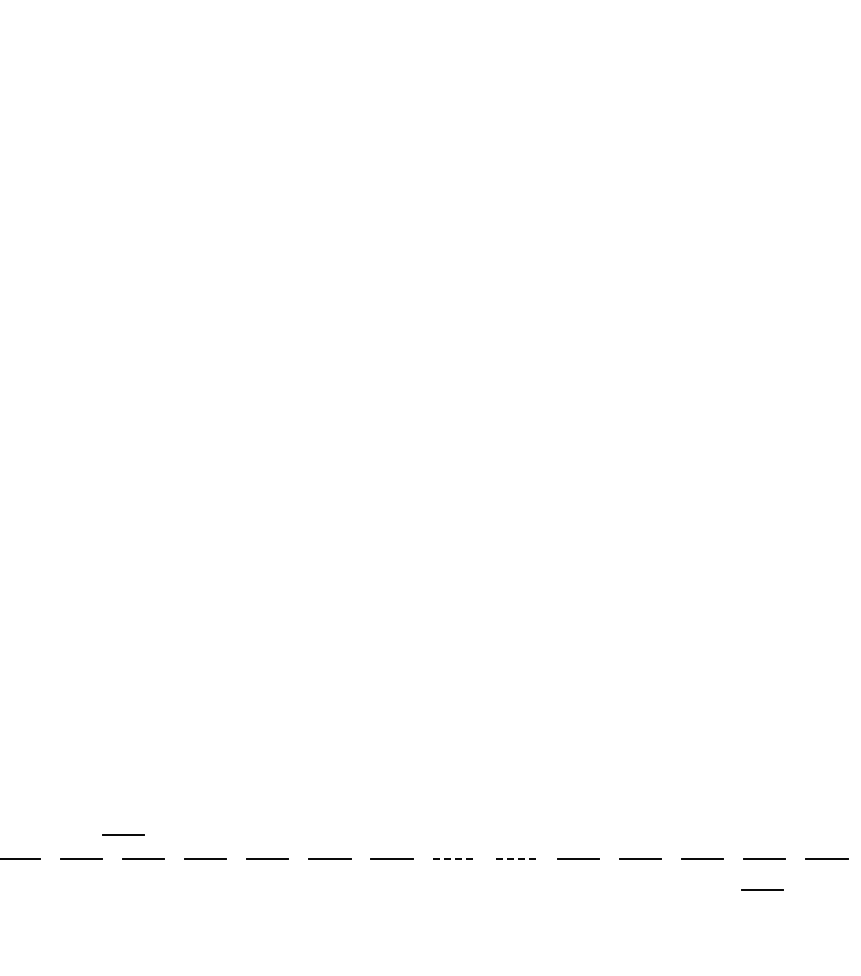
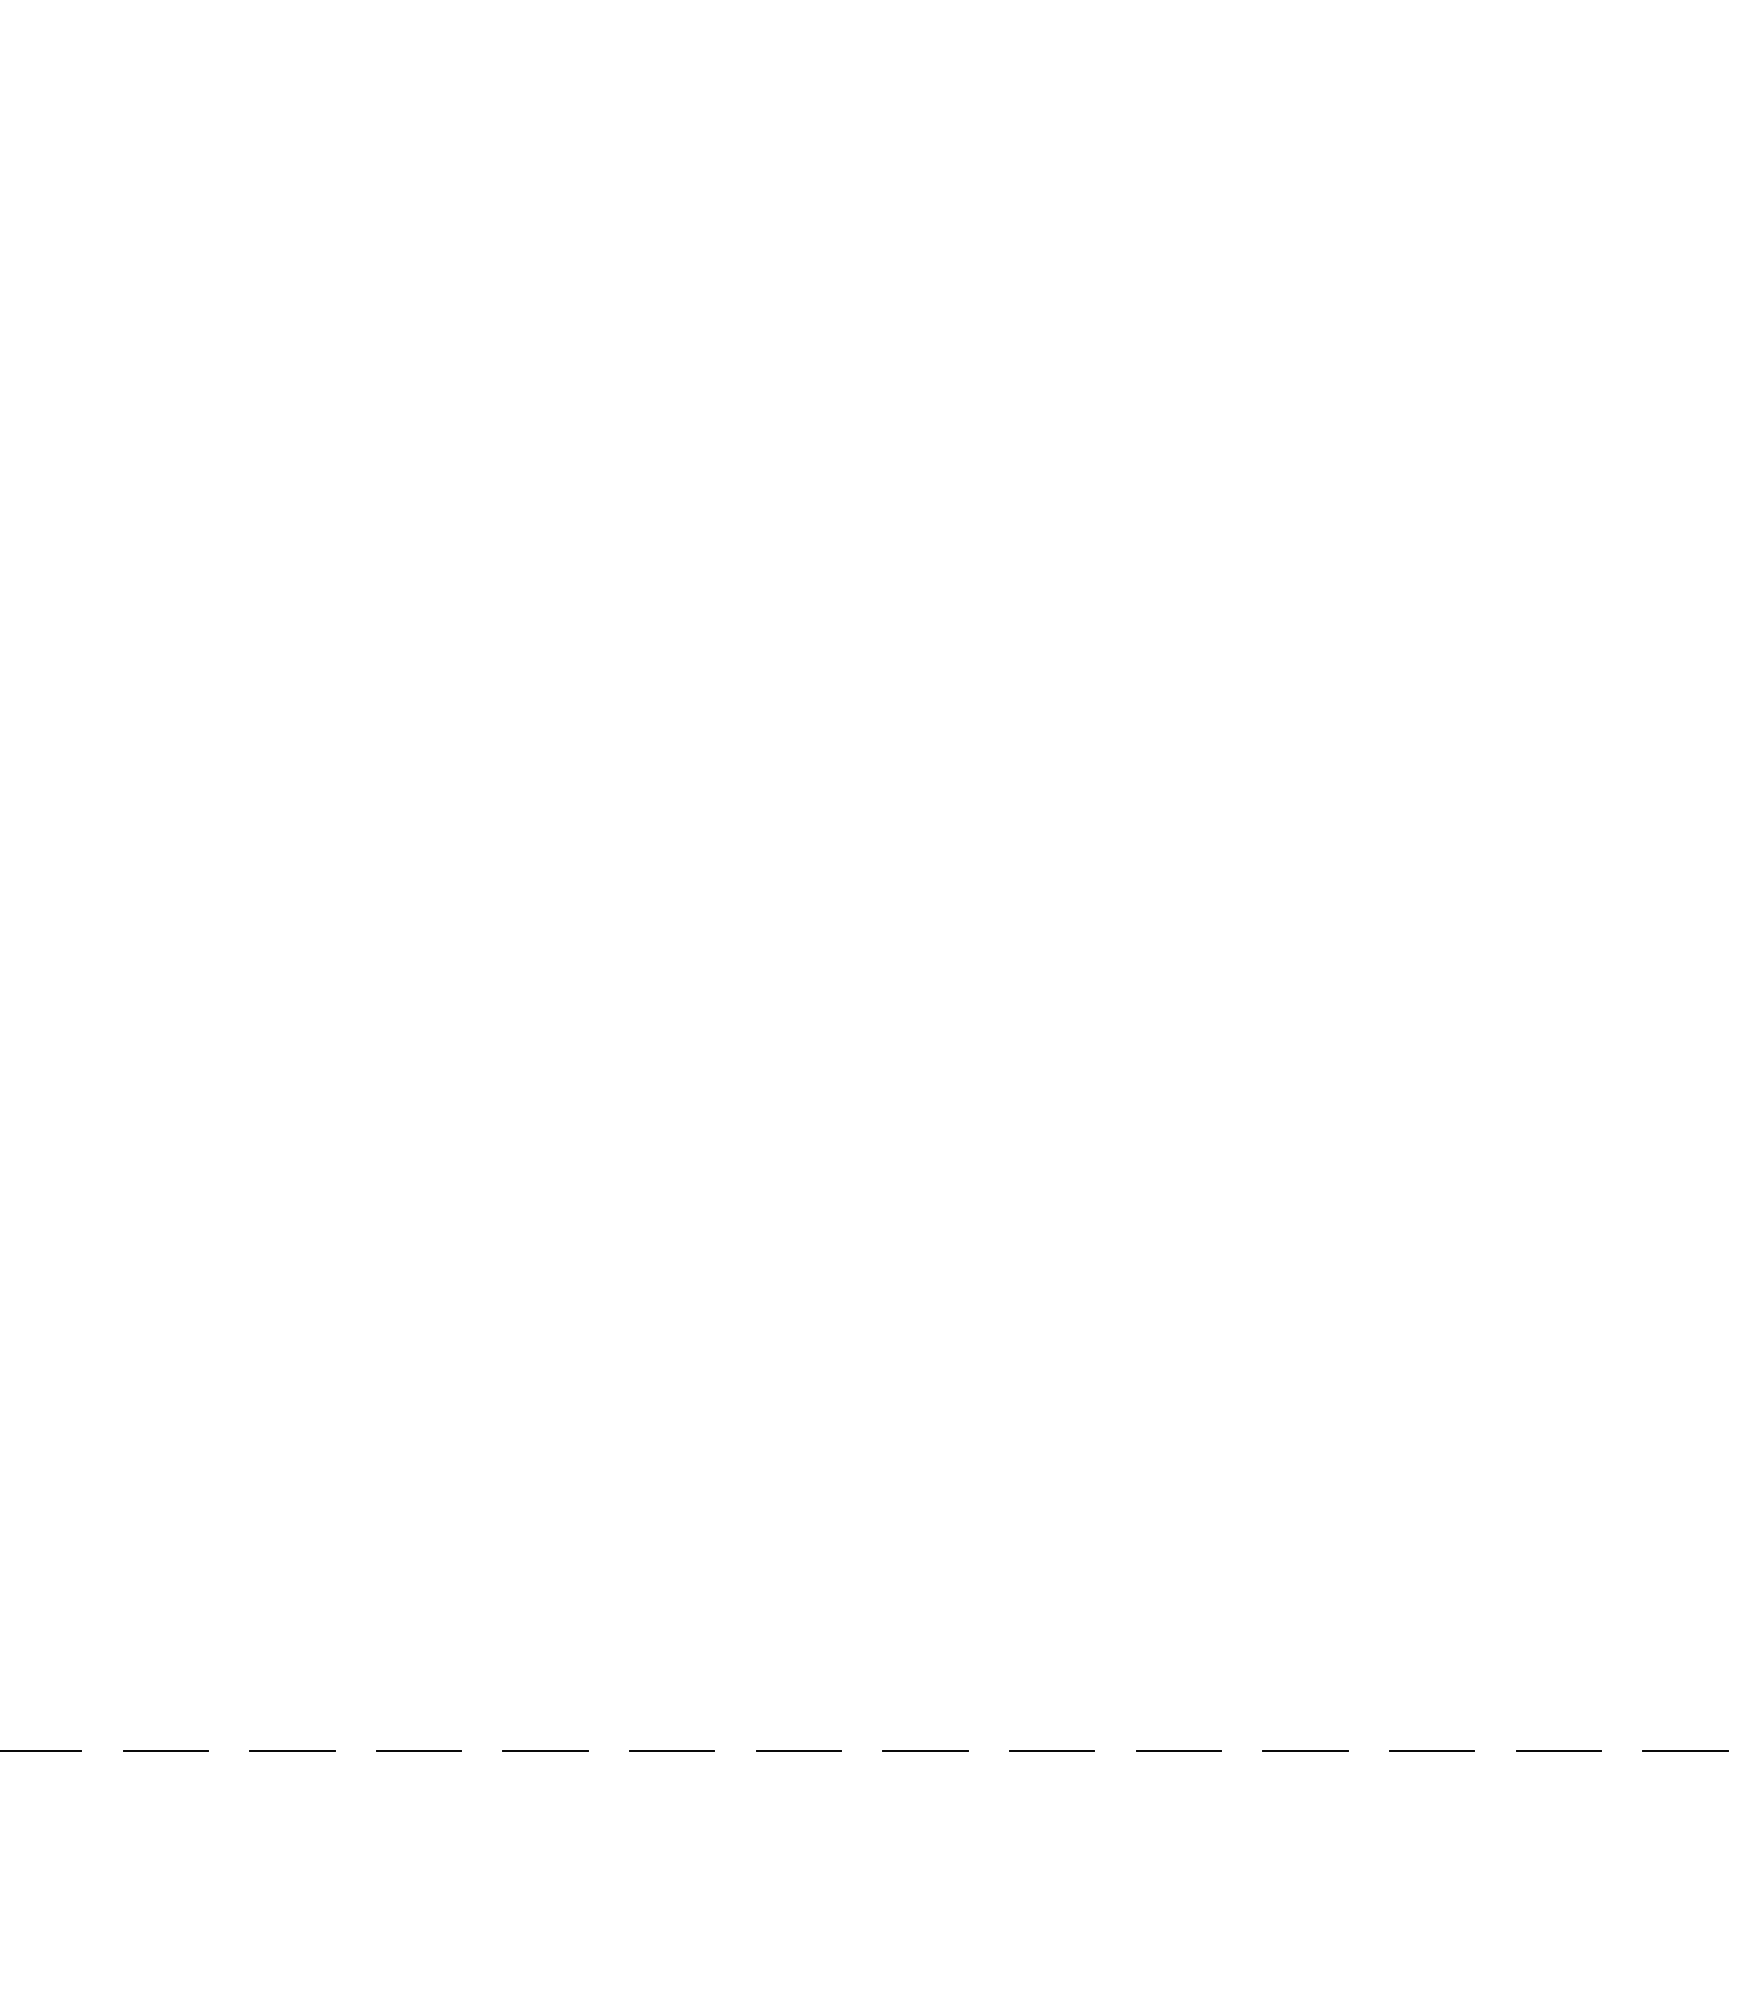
line: (123, 834) -> (251, 1701), removed
line: (454, 858) -> (926, 1750), dashed -> solid
line: (516, 858) -> (1052, 1750), dashed -> solid
line: (762, 889) -> (1554, 1813), removed

